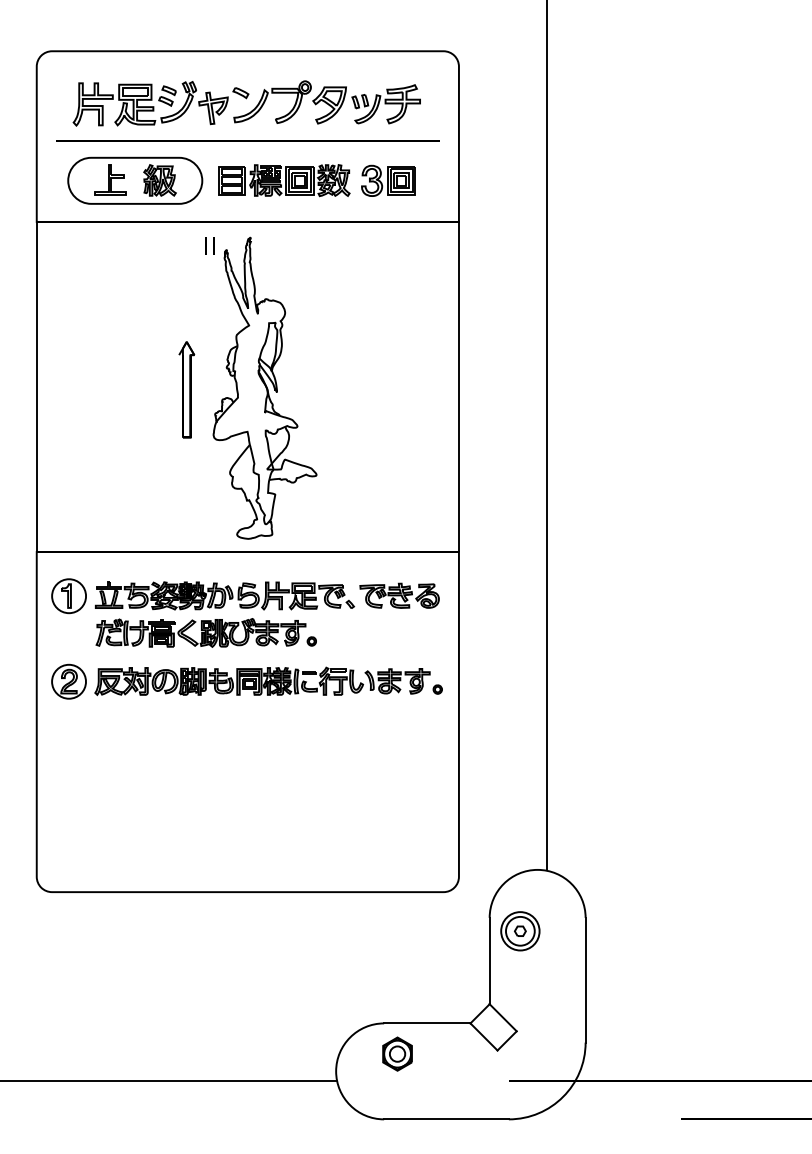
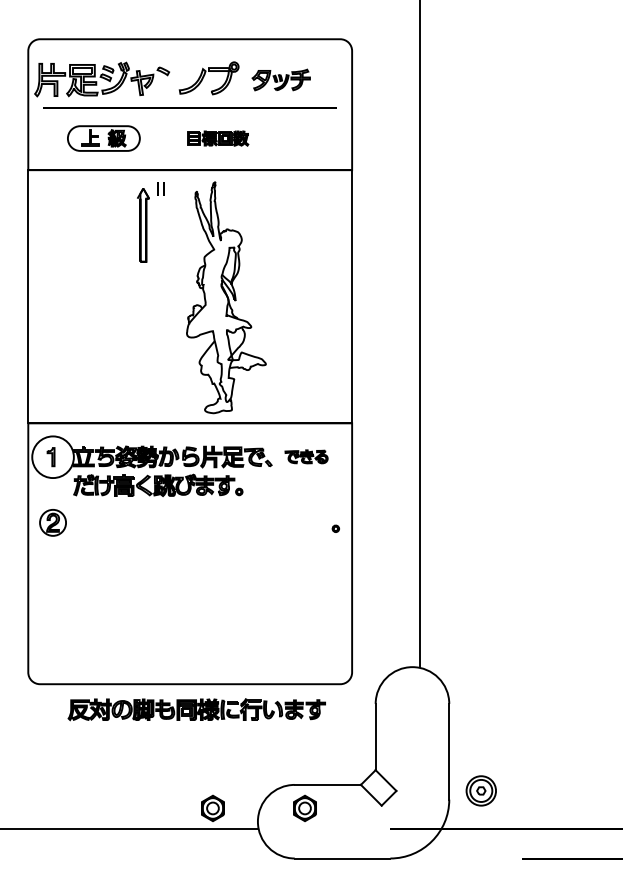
part: (160, 103) -> (101, 79), moved
part: (366, 104) -> (281, 80), size x0.7
part: (135, 180) -> (104, 138), size x0.7
part: (284, 180) -> (218, 138), size x0.6
part: (388, 180) -> (298, 138), removed
part: (264, 387) -> (225, 297), moved
part: (186, 389) -> (143, 225), moved
part: (399, 595) -> (306, 456), size x0.7
circle: (69, 596) -> (53, 457), size x1.6
part: (262, 680) -> (196, 709), moved
part: (520, 931) -> (481, 791), moved
part: (277, 1053) -> (212, 807), added

